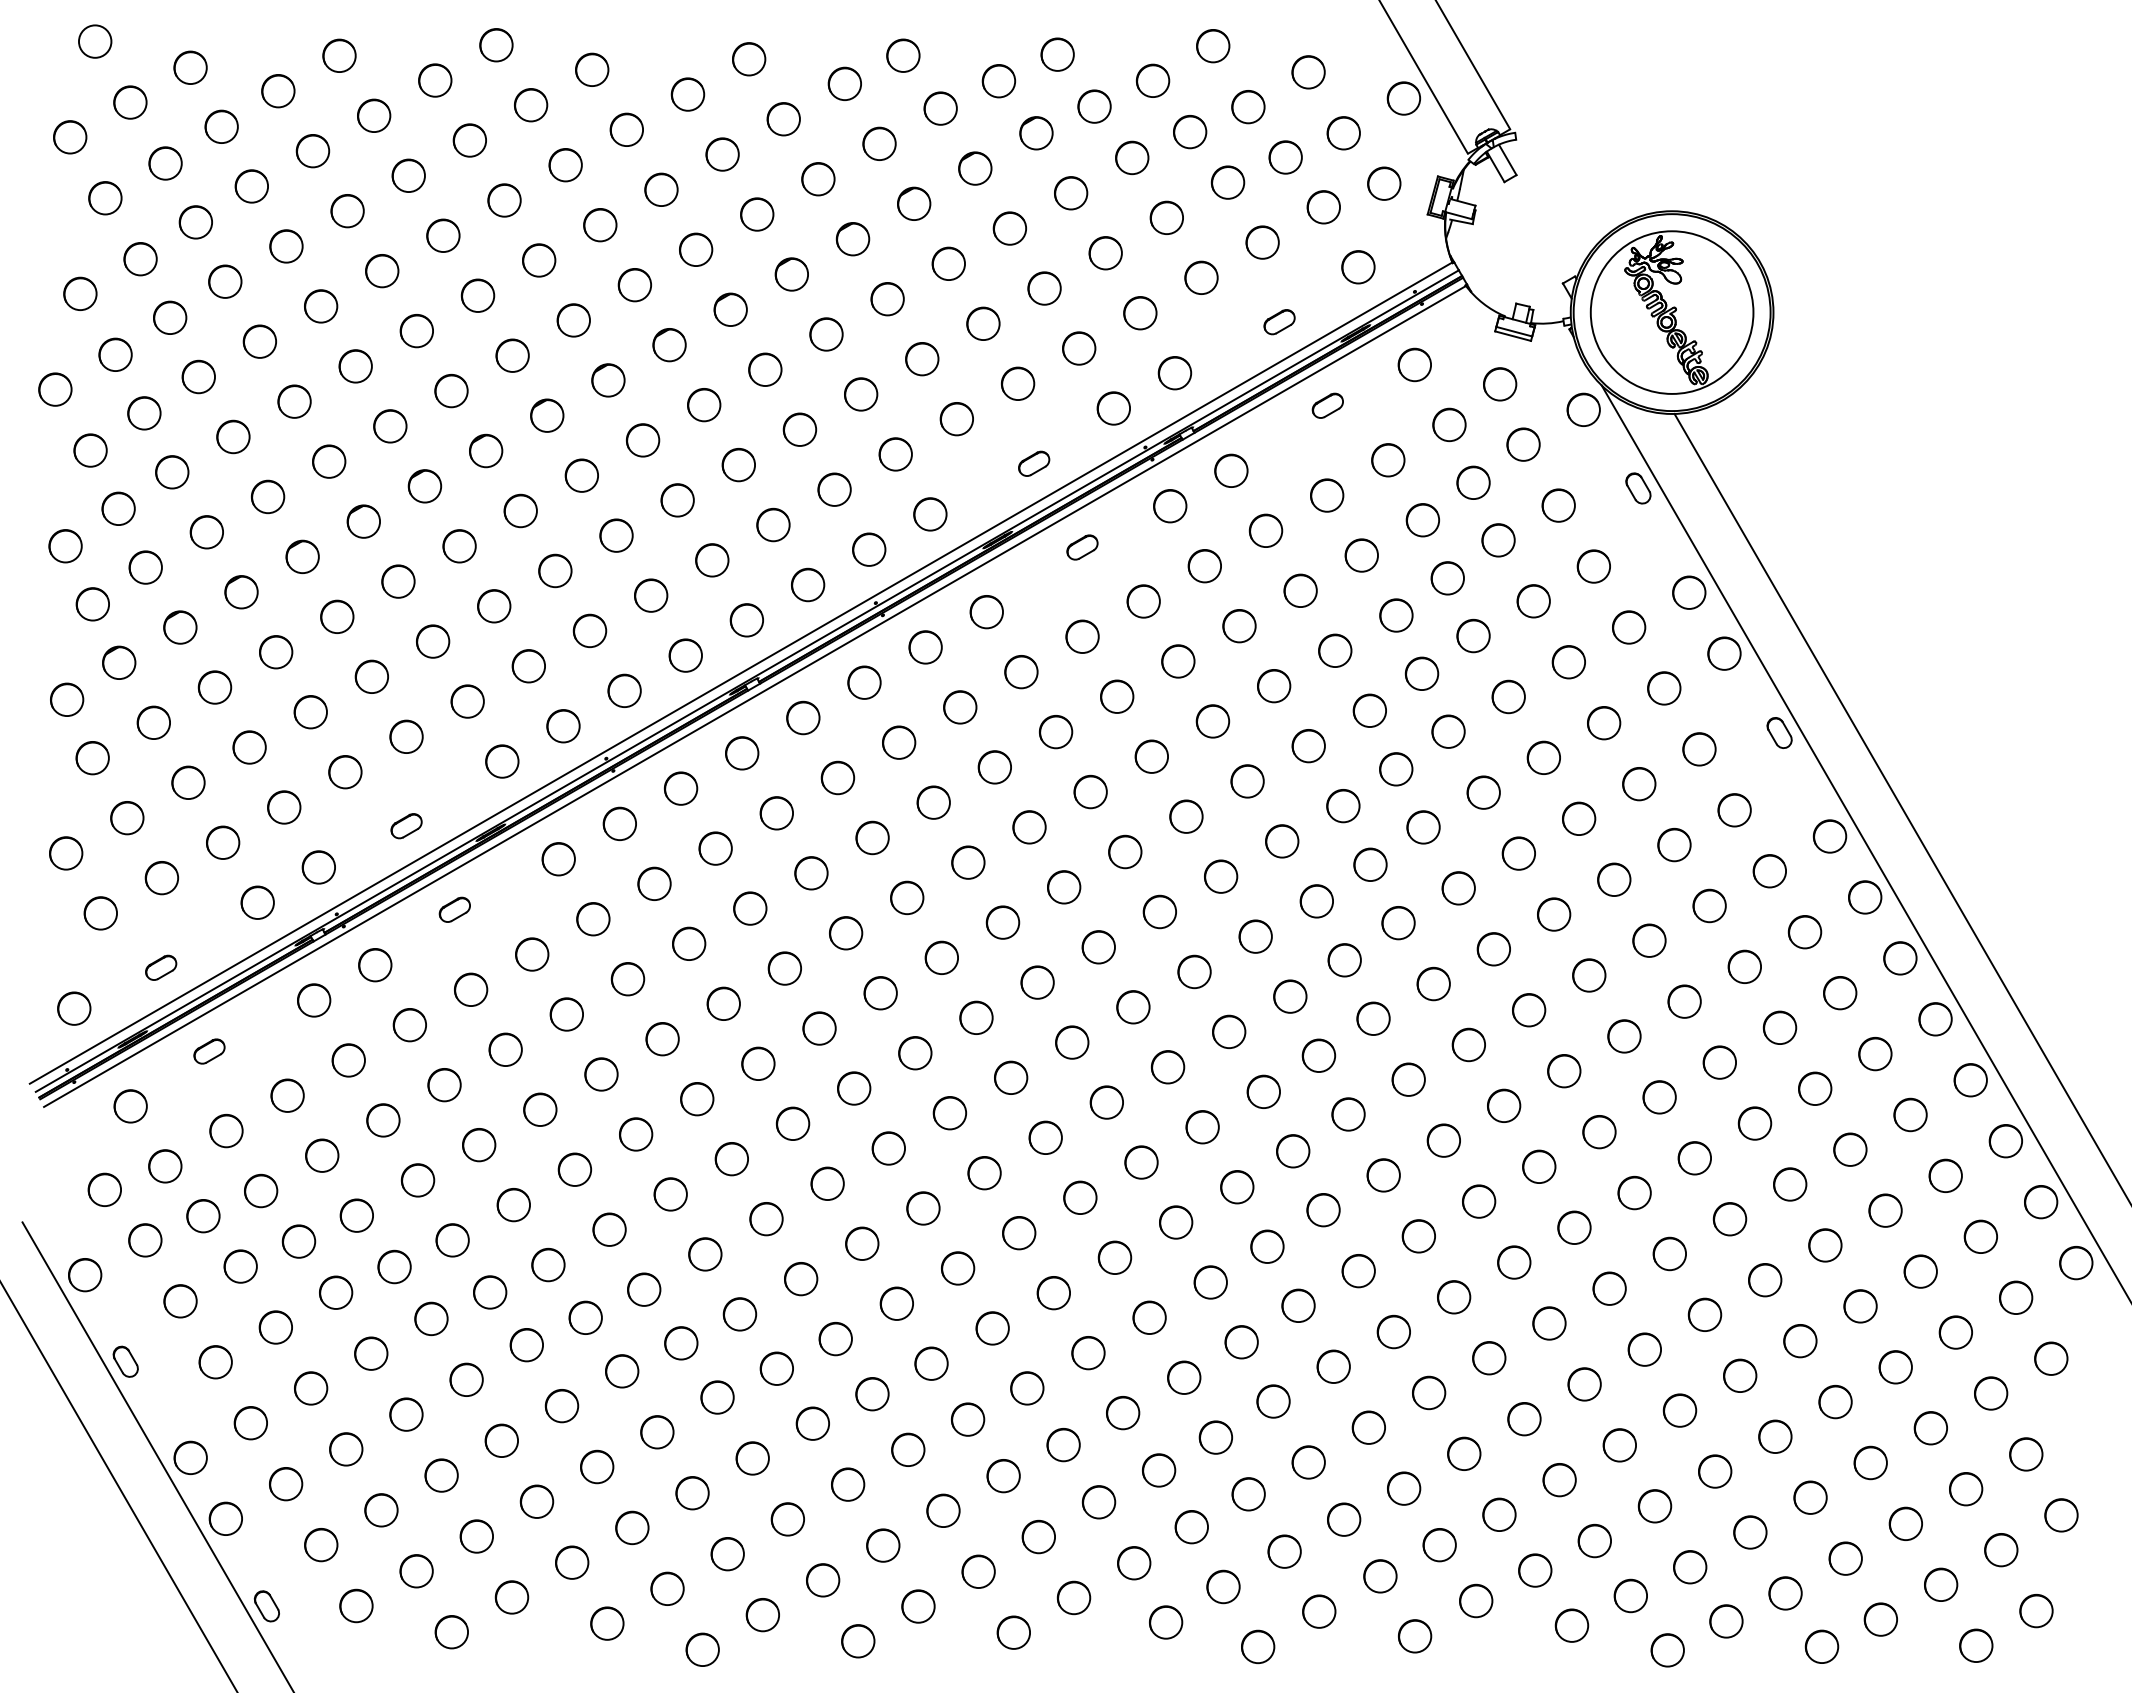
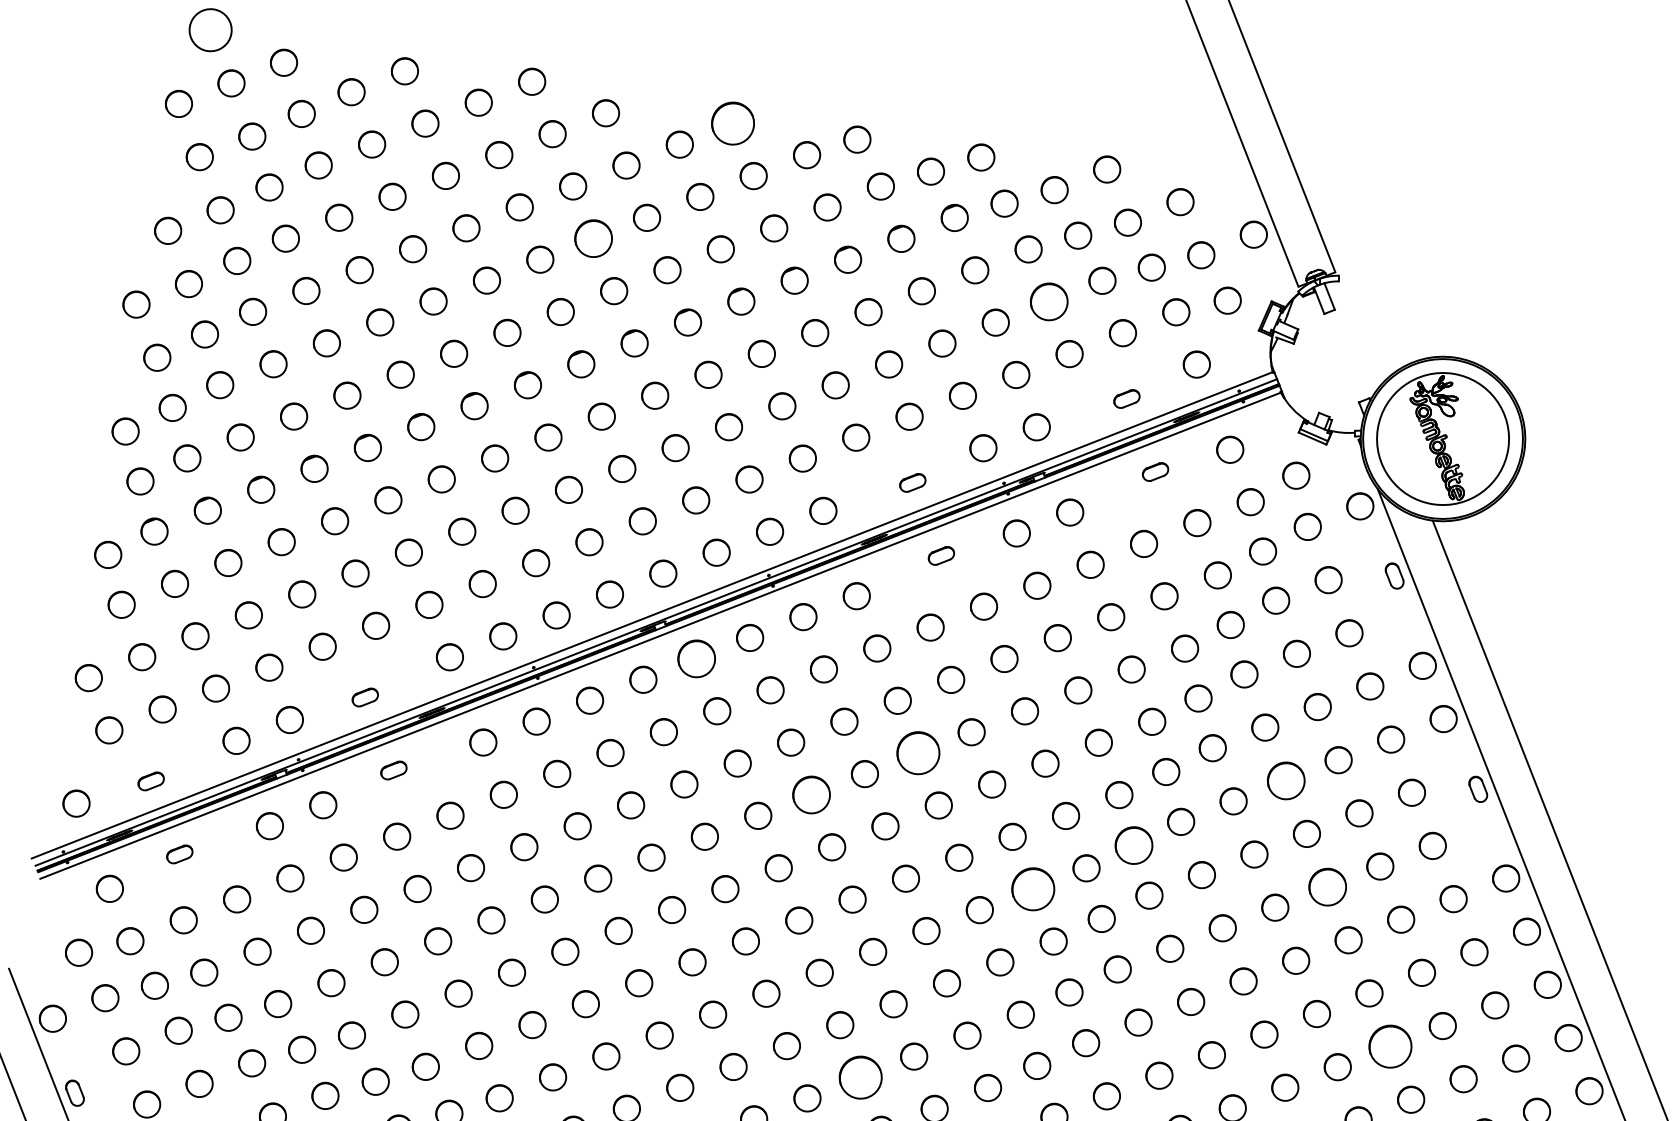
circle: (95, 41) -> (210, 30), size x1.6
circle: (749, 59) -> (733, 123), size x1.6
circle: (1166, 217) -> (1048, 301), size x1.4
circle: (600, 225) -> (593, 239), size x1.4
part: (803, 717) -> (696, 658), size x1.4
circle: (1543, 757) -> (1285, 780), size x1.4
part: (1090, 791) -> (918, 752), size x1.6
circle: (968, 862) -> (811, 794), size x1.4
circle: (1370, 864) -> (1134, 845), size x1.4
circle: (1614, 879) -> (1328, 886), size x1.4
circle: (1255, 936) -> (1033, 889), size x1.6
circle: (1719, 1062) -> (1390, 1046), size x1.6
circle: (1080, 1197) -> (860, 1077), size x1.6

